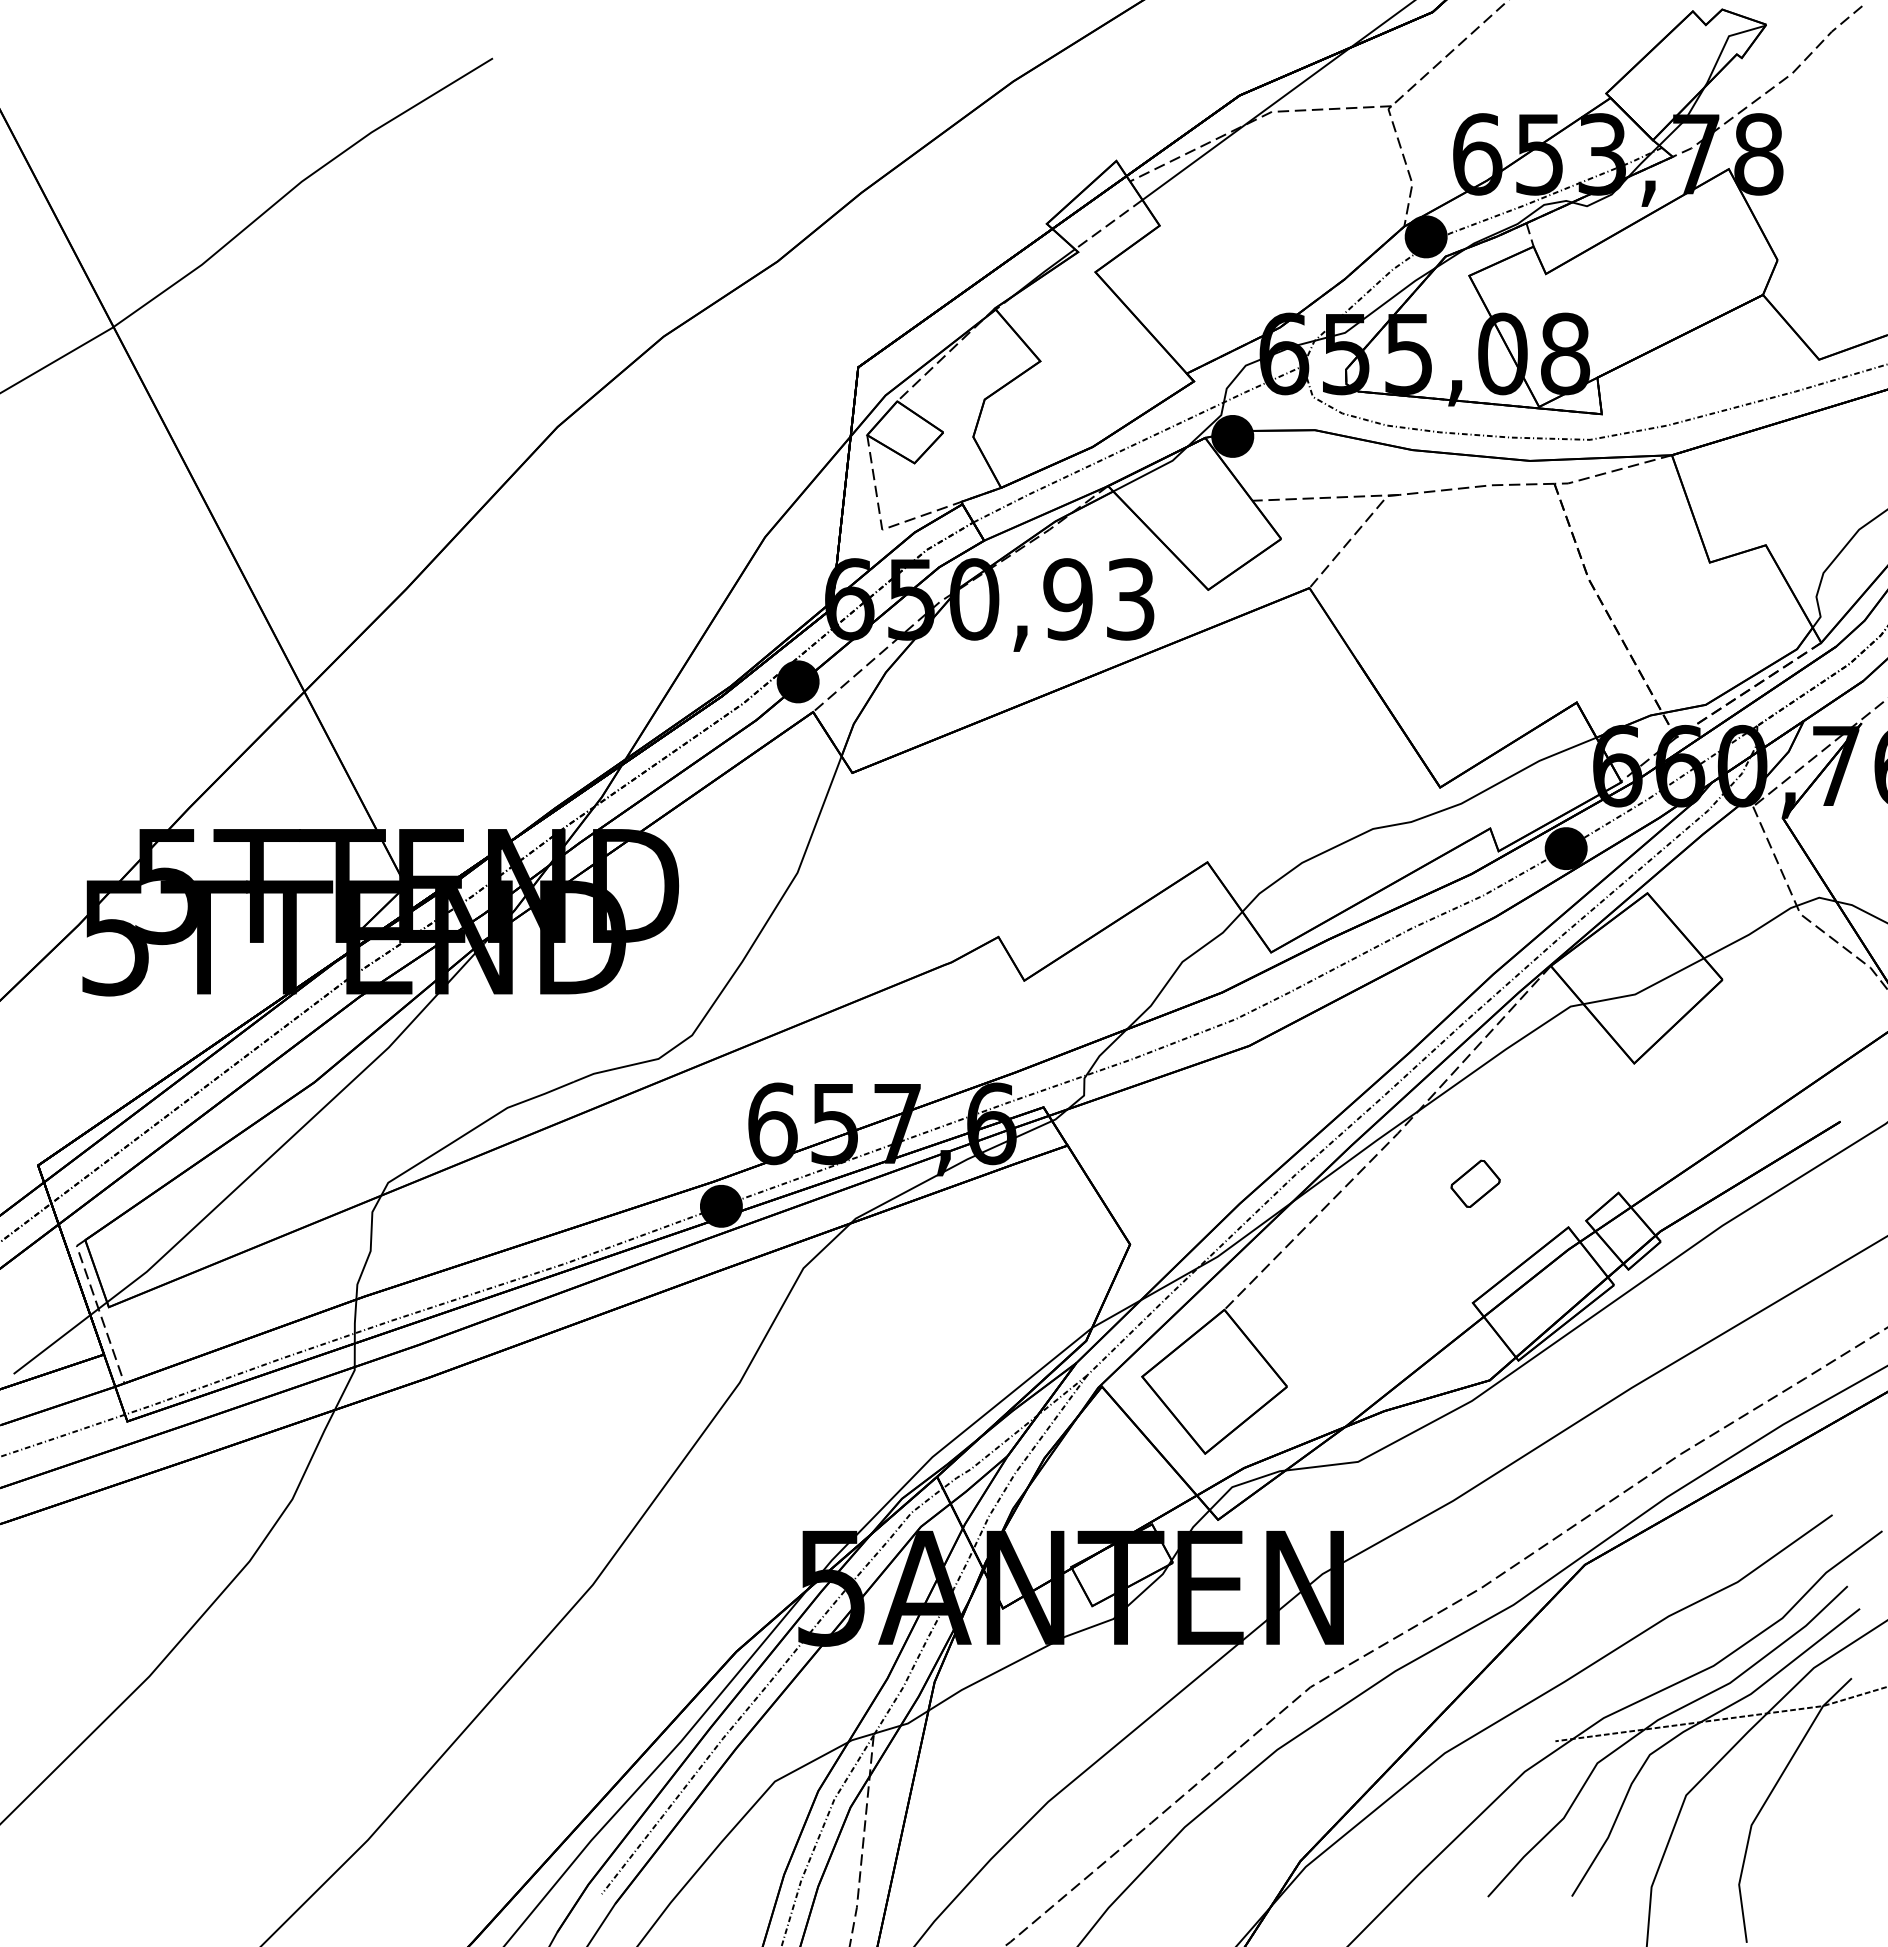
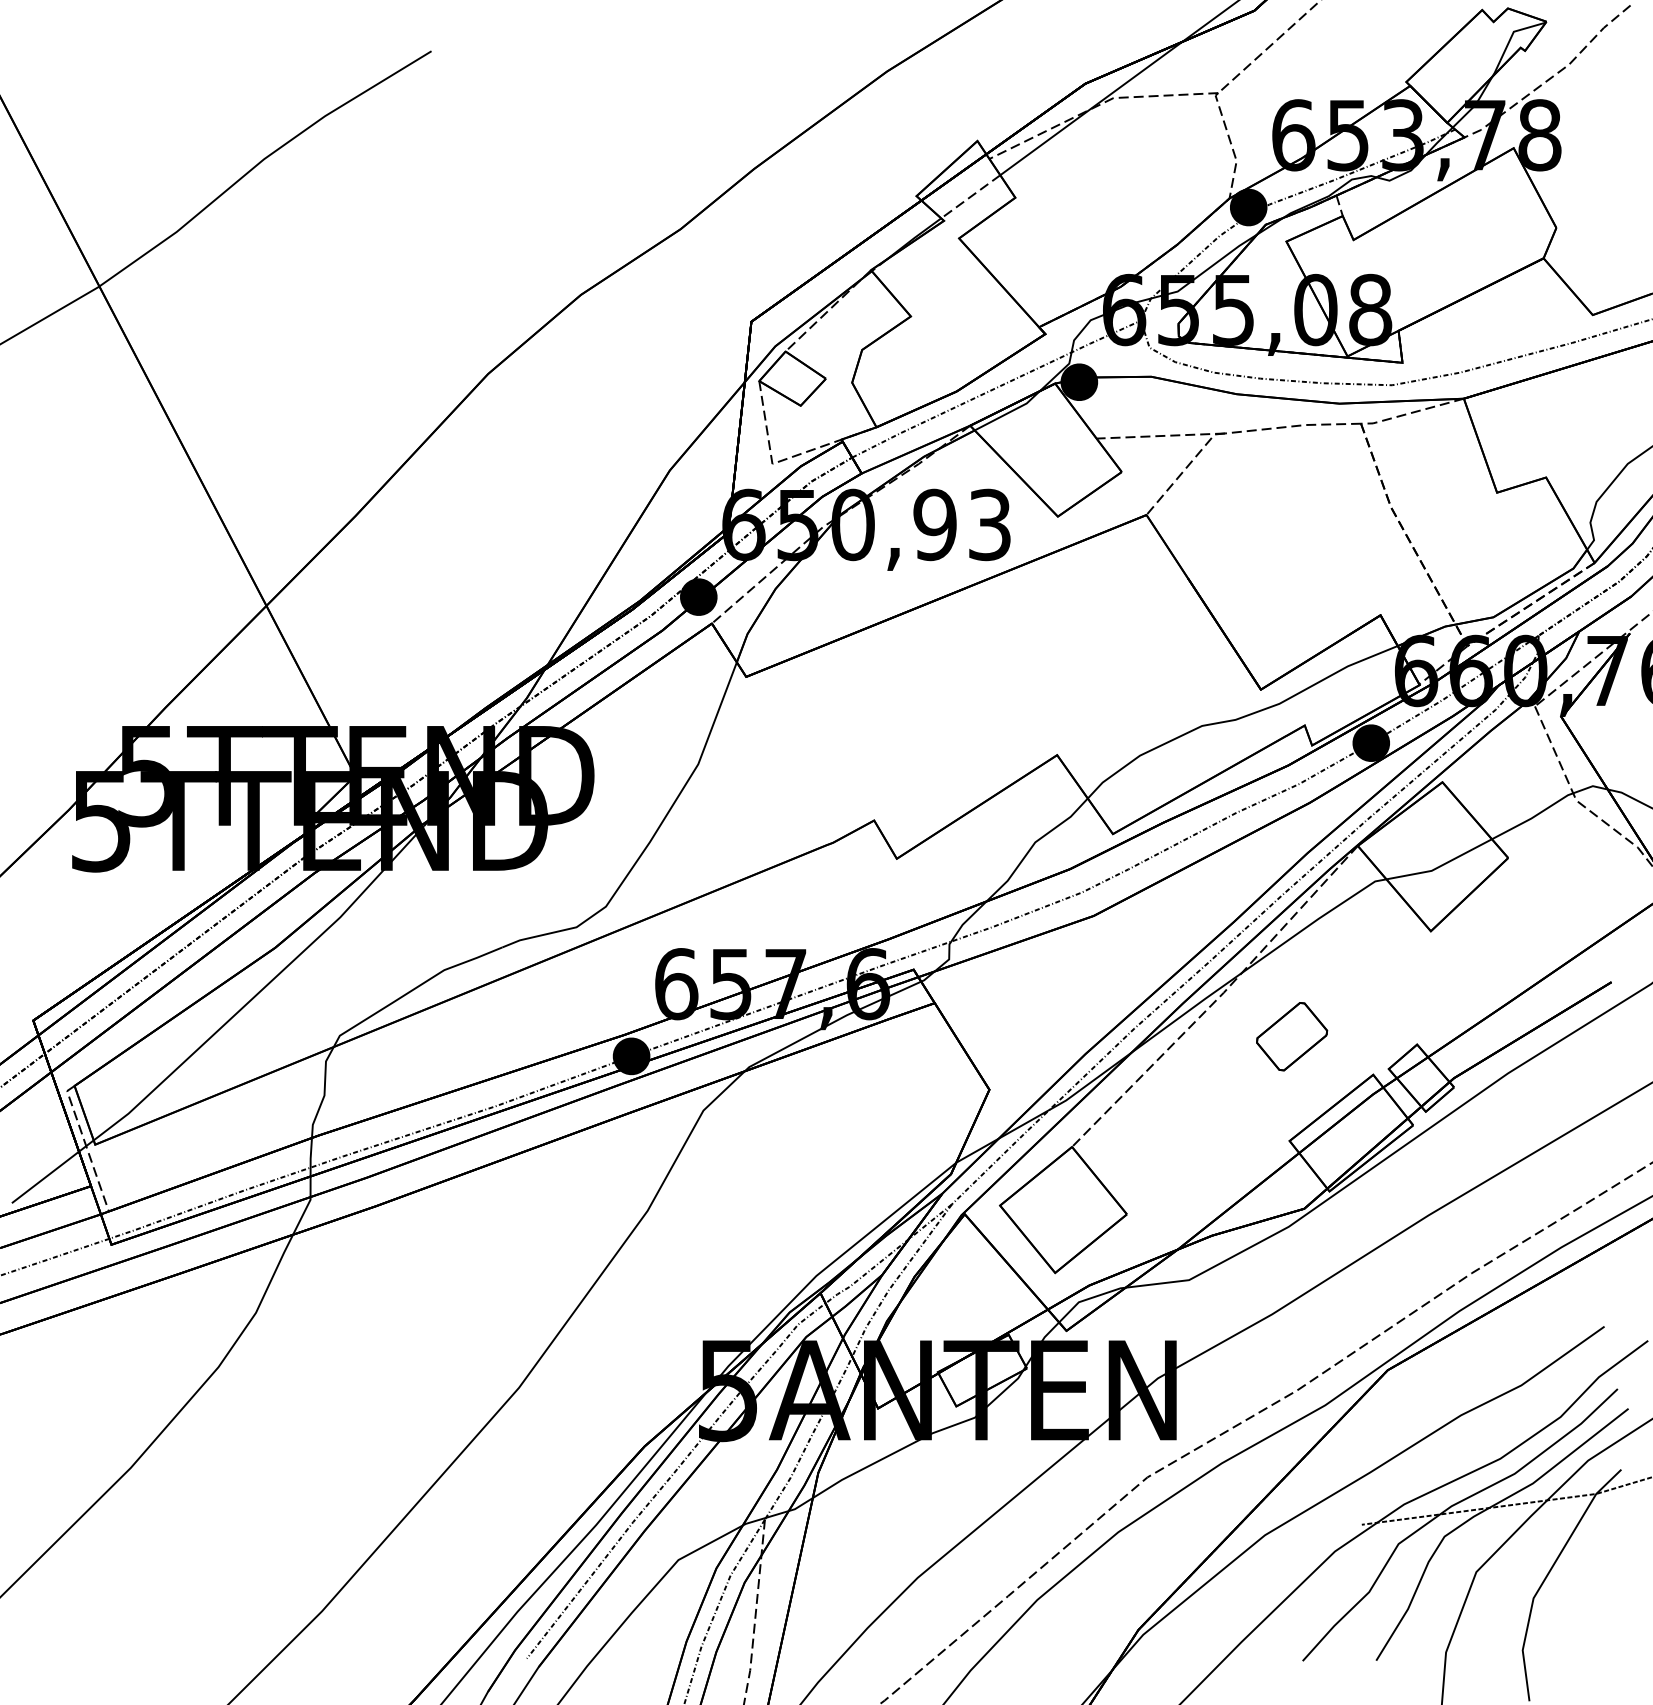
part: (1475, 1183) -> (1291, 1036), size x1.67

